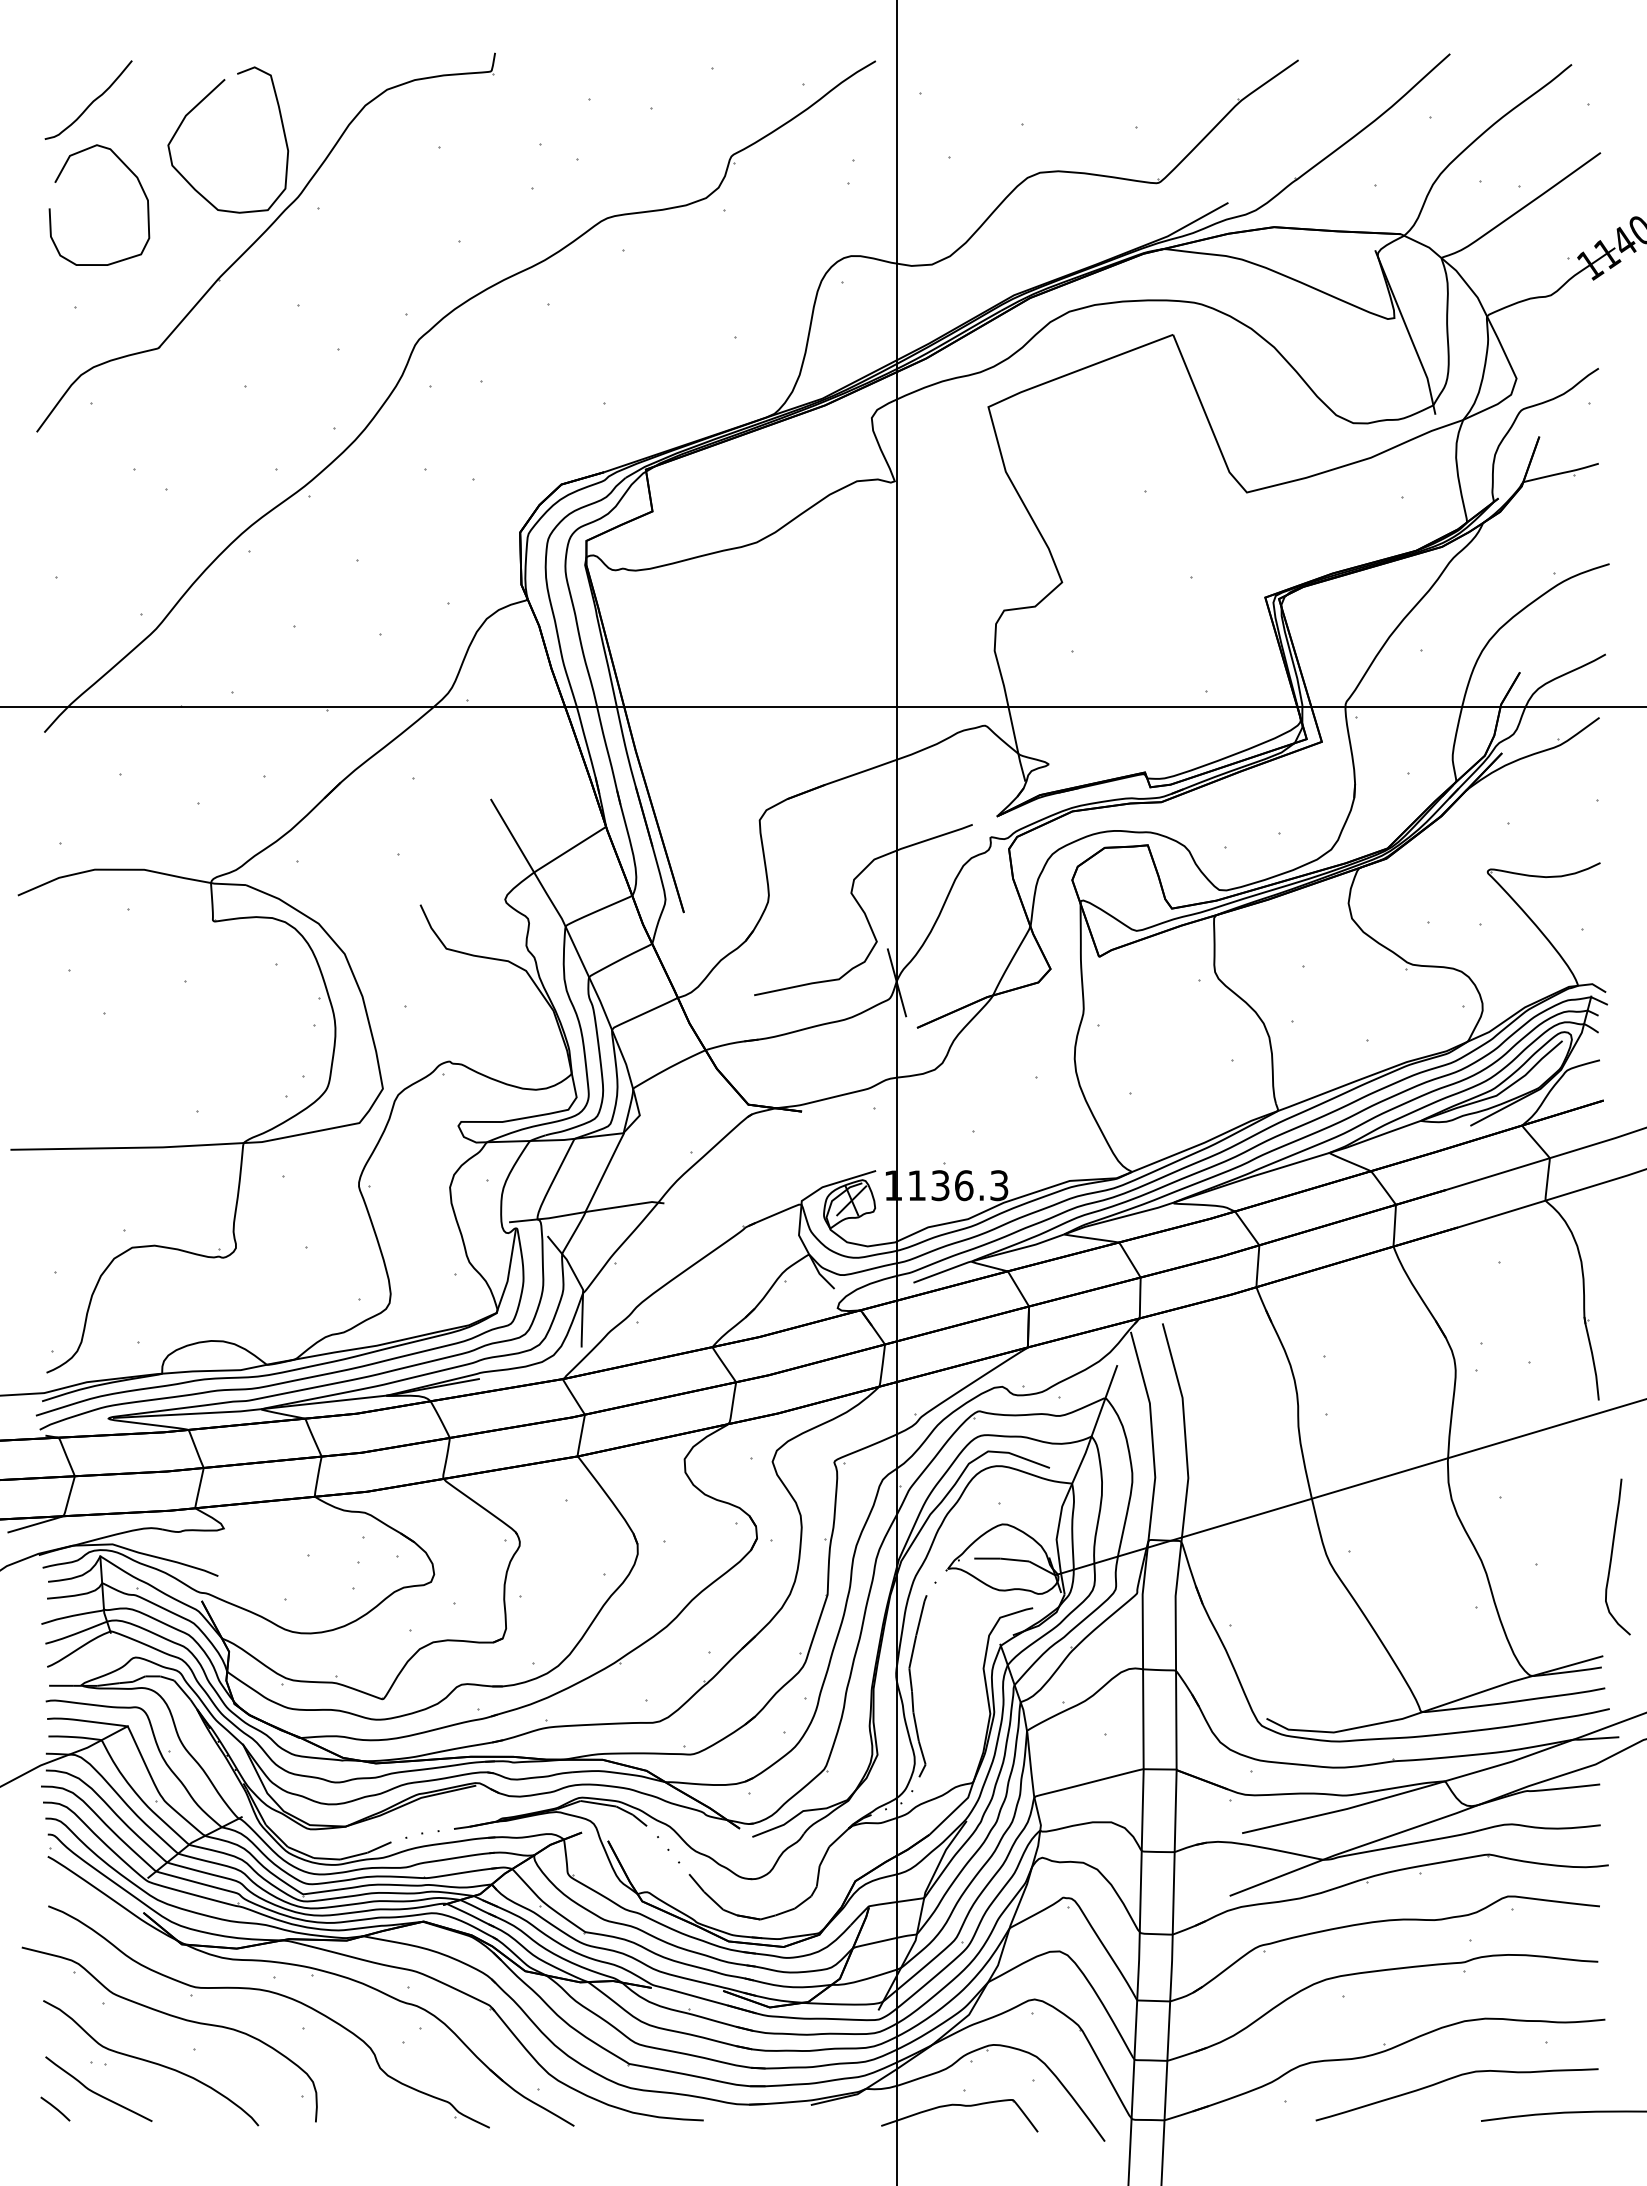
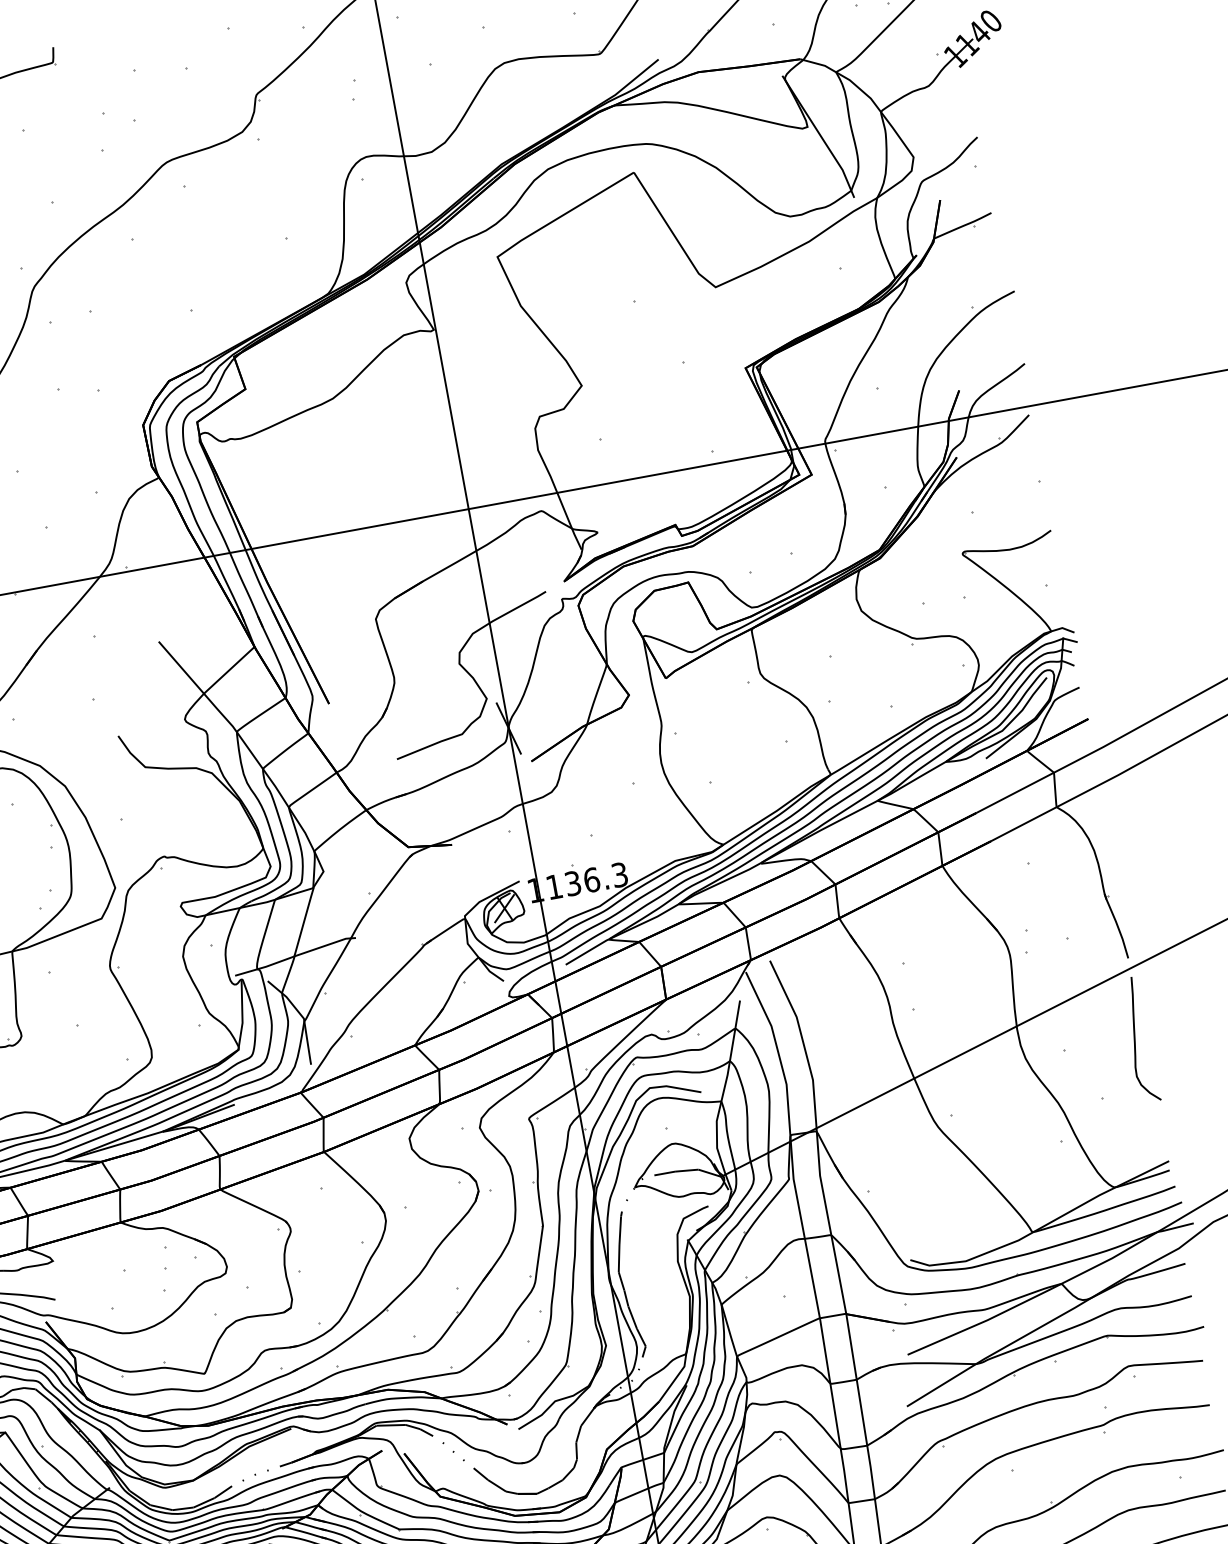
curve: (1612, 1556) -> (1135, 1040), moved

